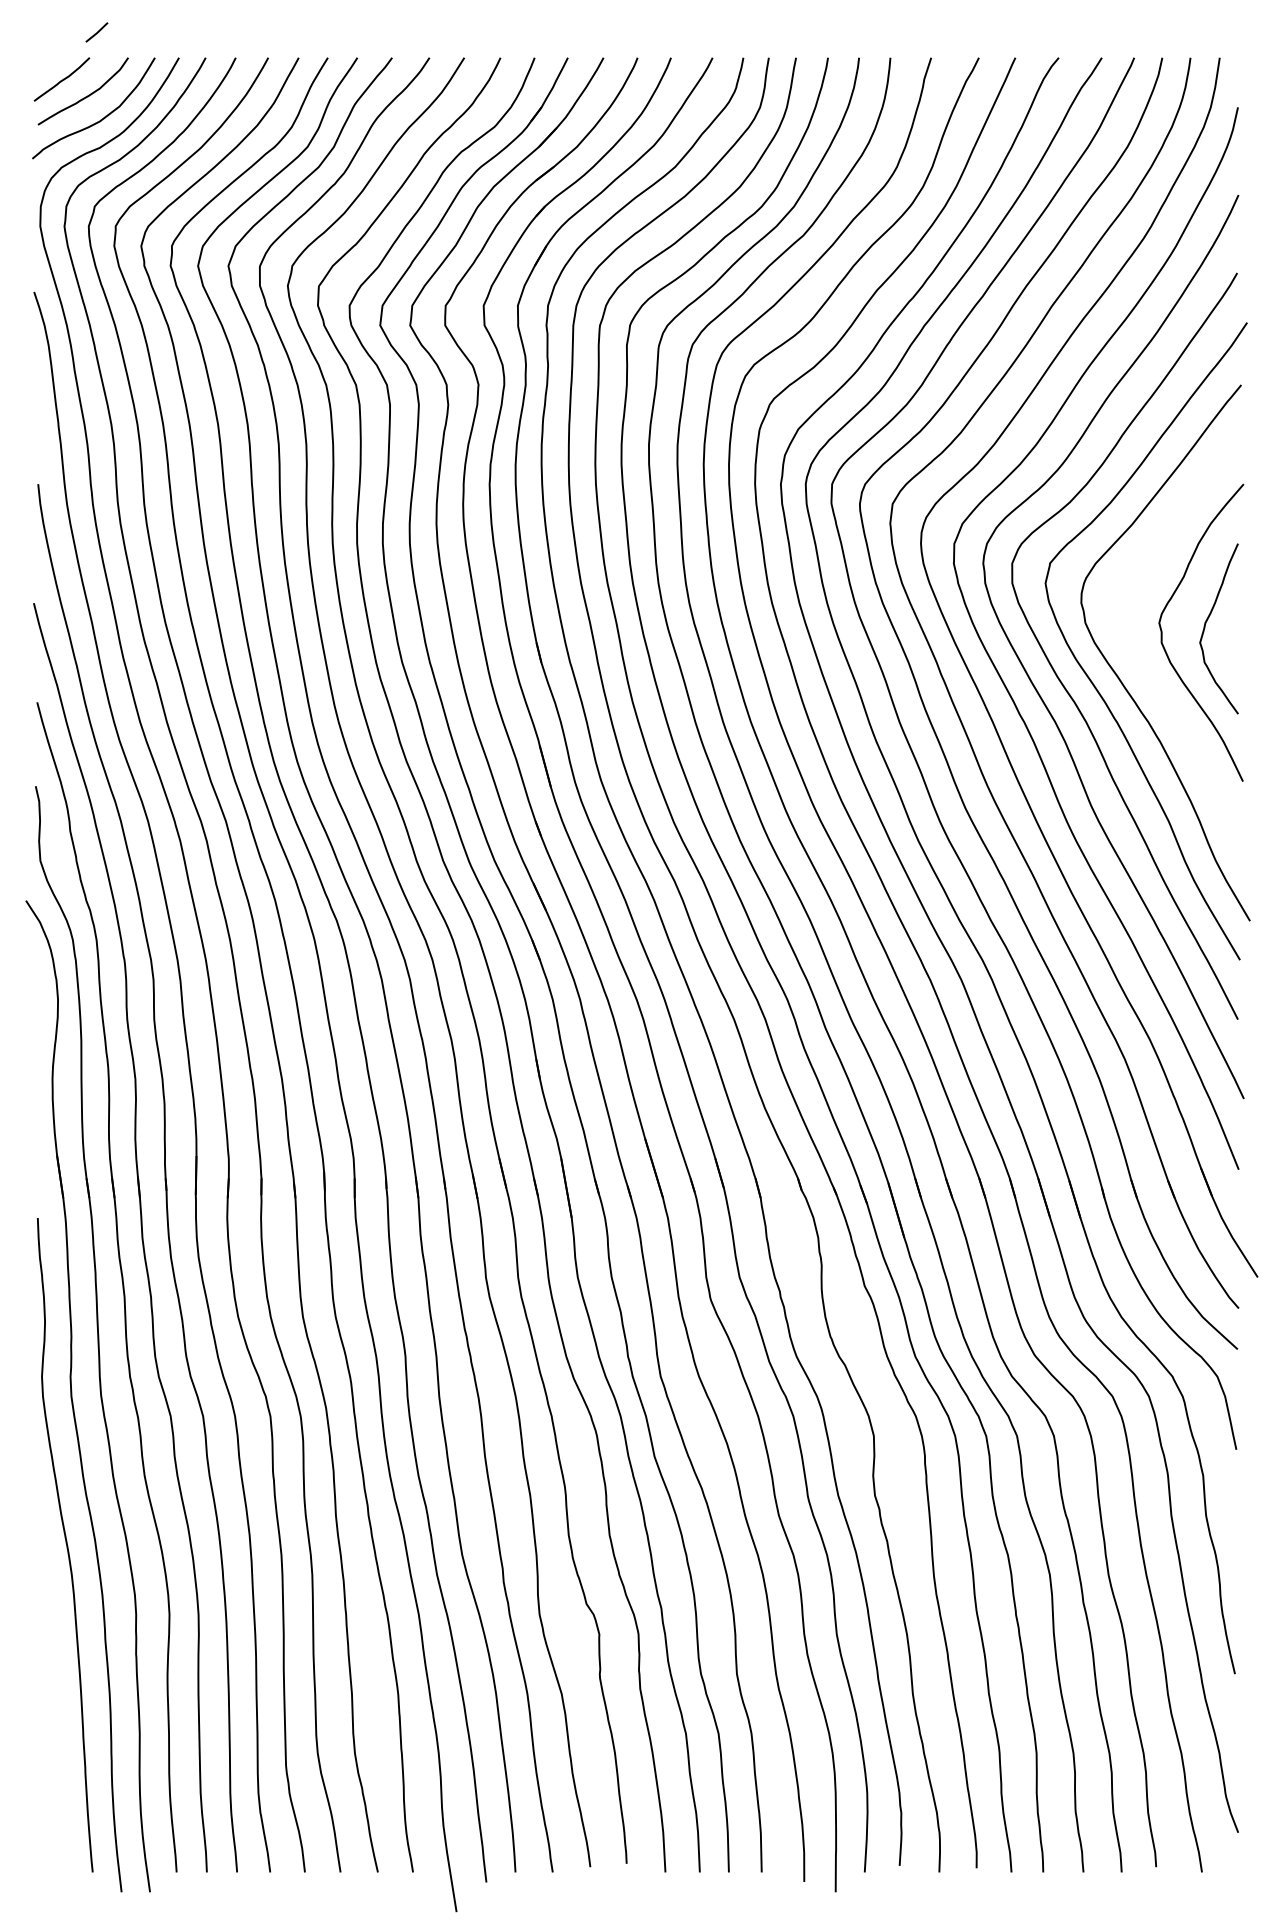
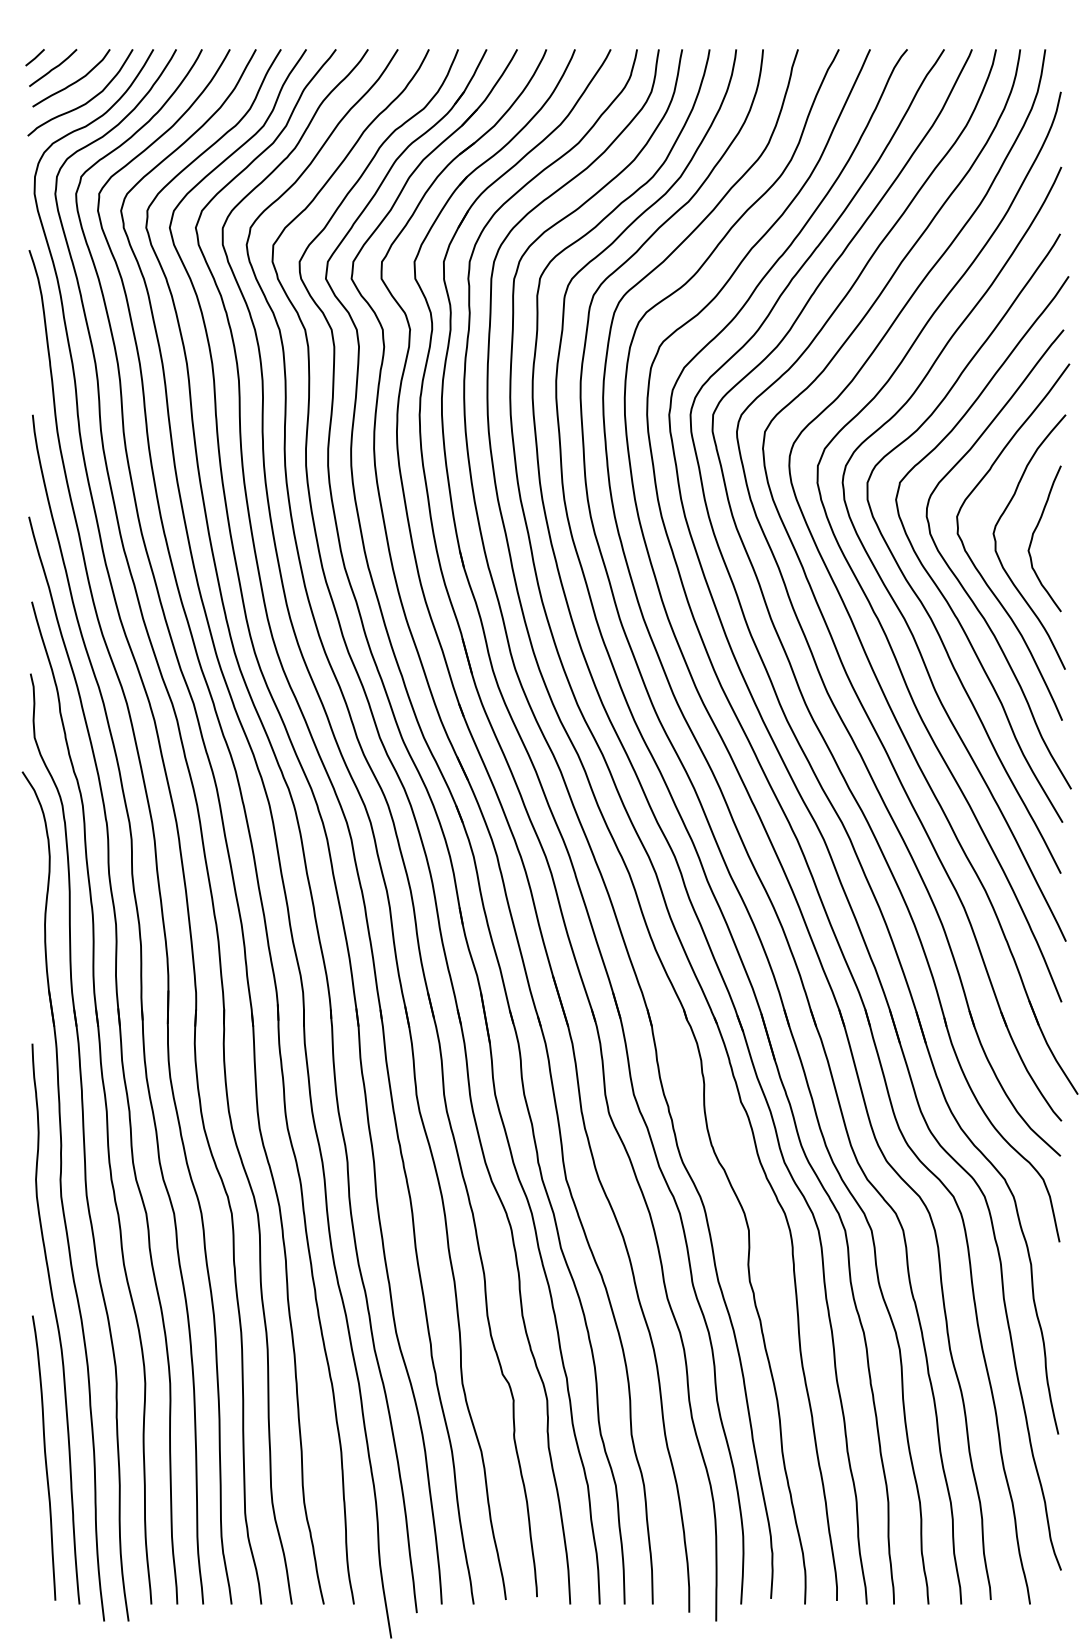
line: (96, 32) -> (34, 57), moved
curve: (1137, 657) -> (974, 563), added
curve: (51, 1700) -> (44, 1457), added

